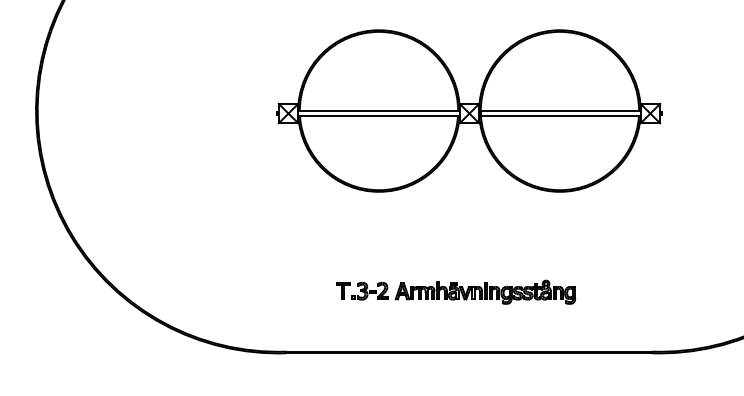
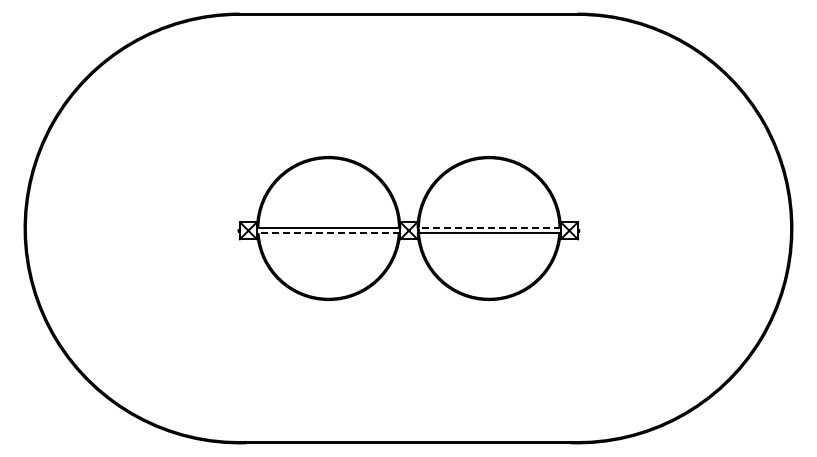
line: (560, 111) -> (489, 228), solid -> dashed
line: (378, 116) -> (328, 233), solid -> dashed
part: (455, 292) -> (396, 389), removed

